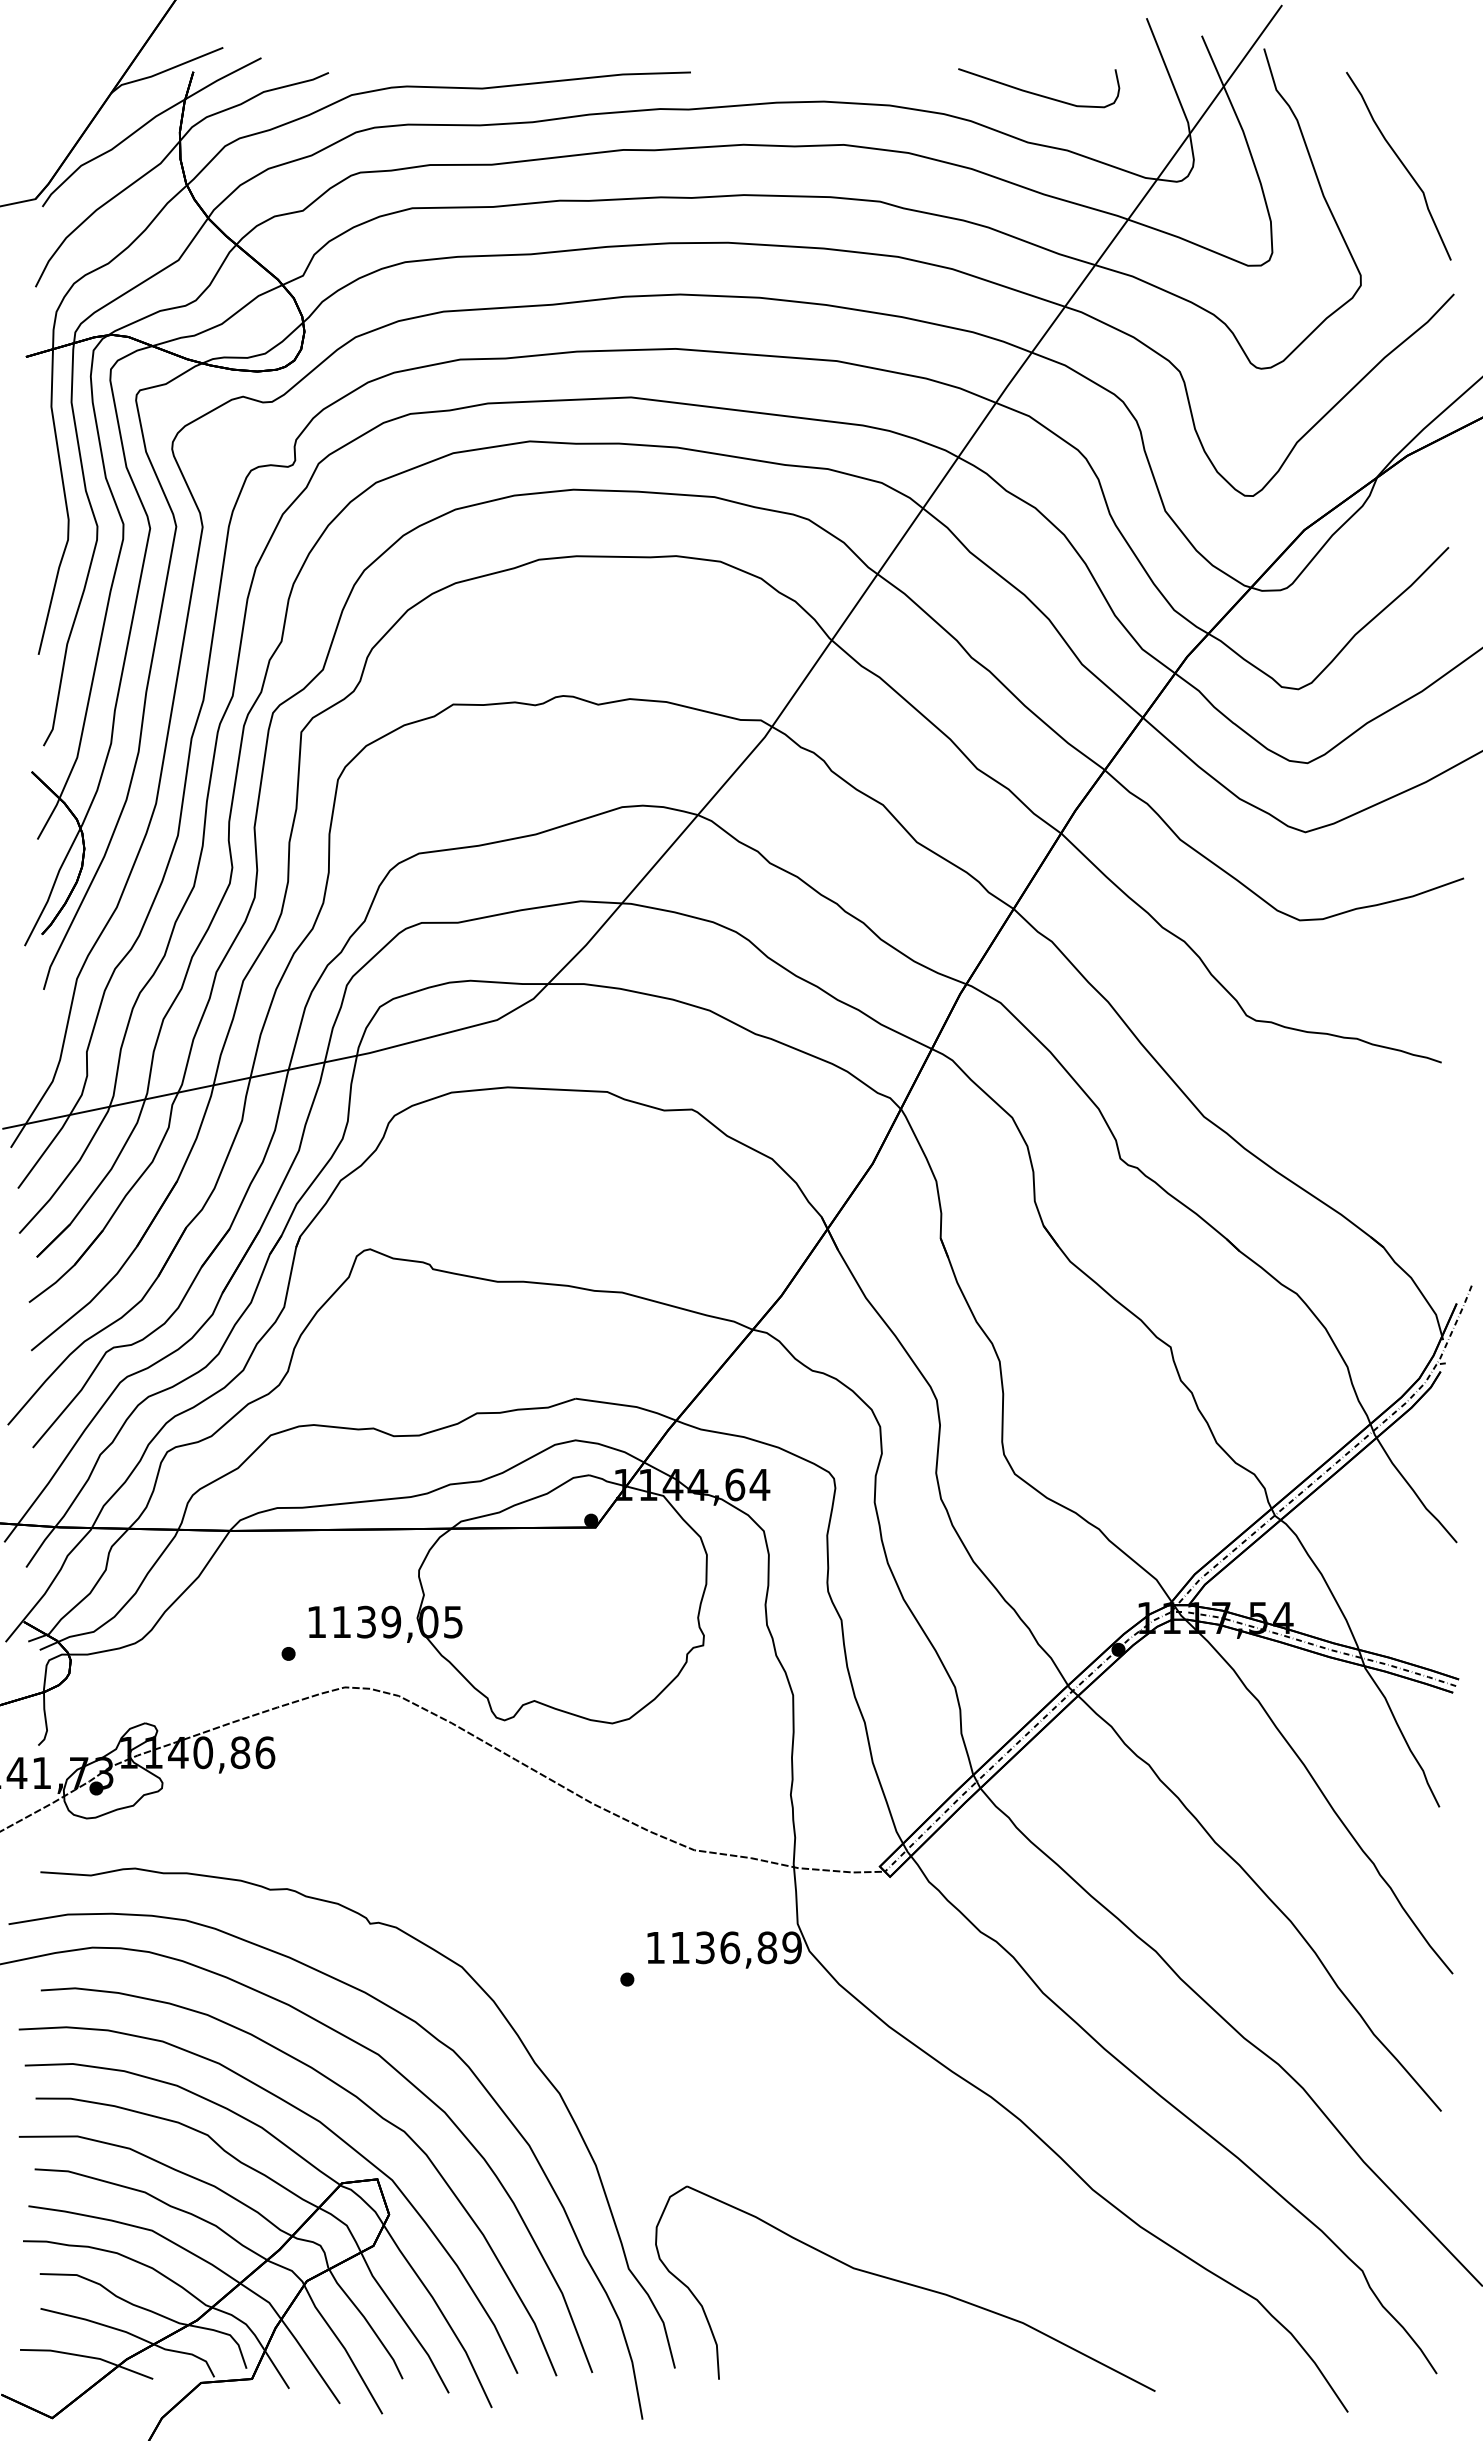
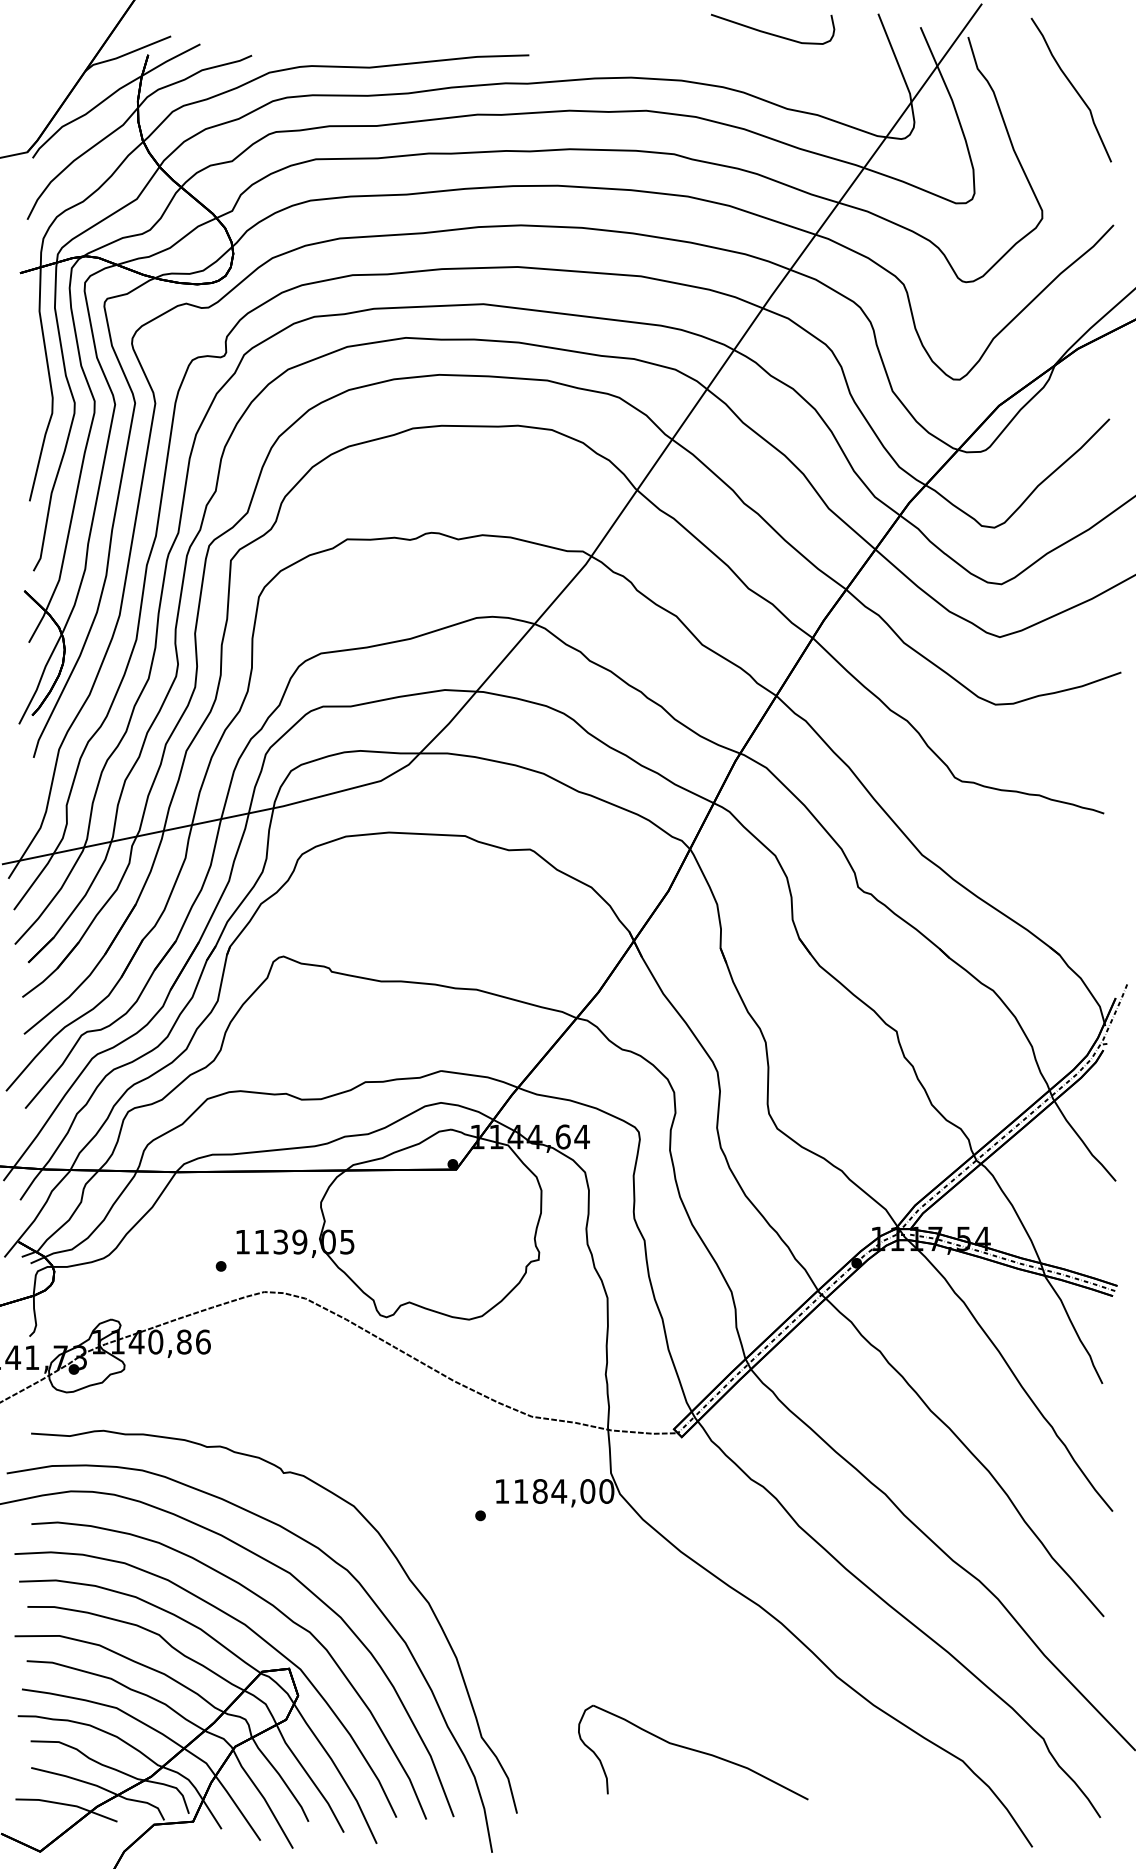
curve: (1034, 92) -> (769, 32), moved
curve: (1400, 162) -> (1072, 87), moved
text: (748, 1947) -> (573, 1491), 1136,89 -> 1184,00
part: (905, 2288) -> (693, 1752), size x0.6

